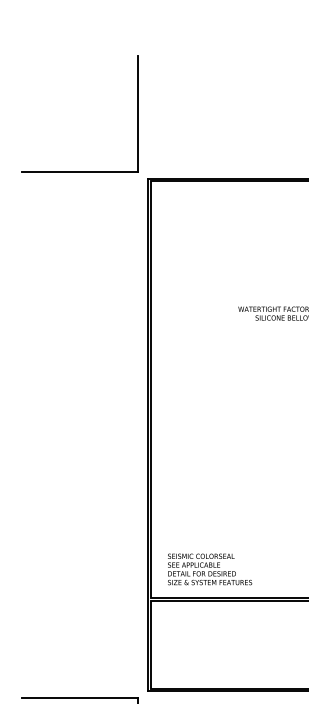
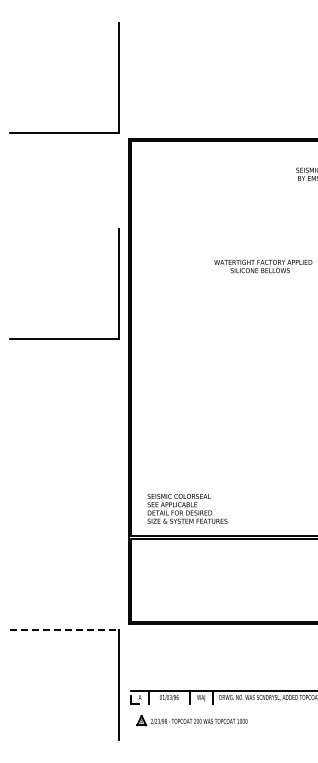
part: (137, 331) -> (118, 283), added
line: (80, 697) -> (64, 630), solid -> dashed

